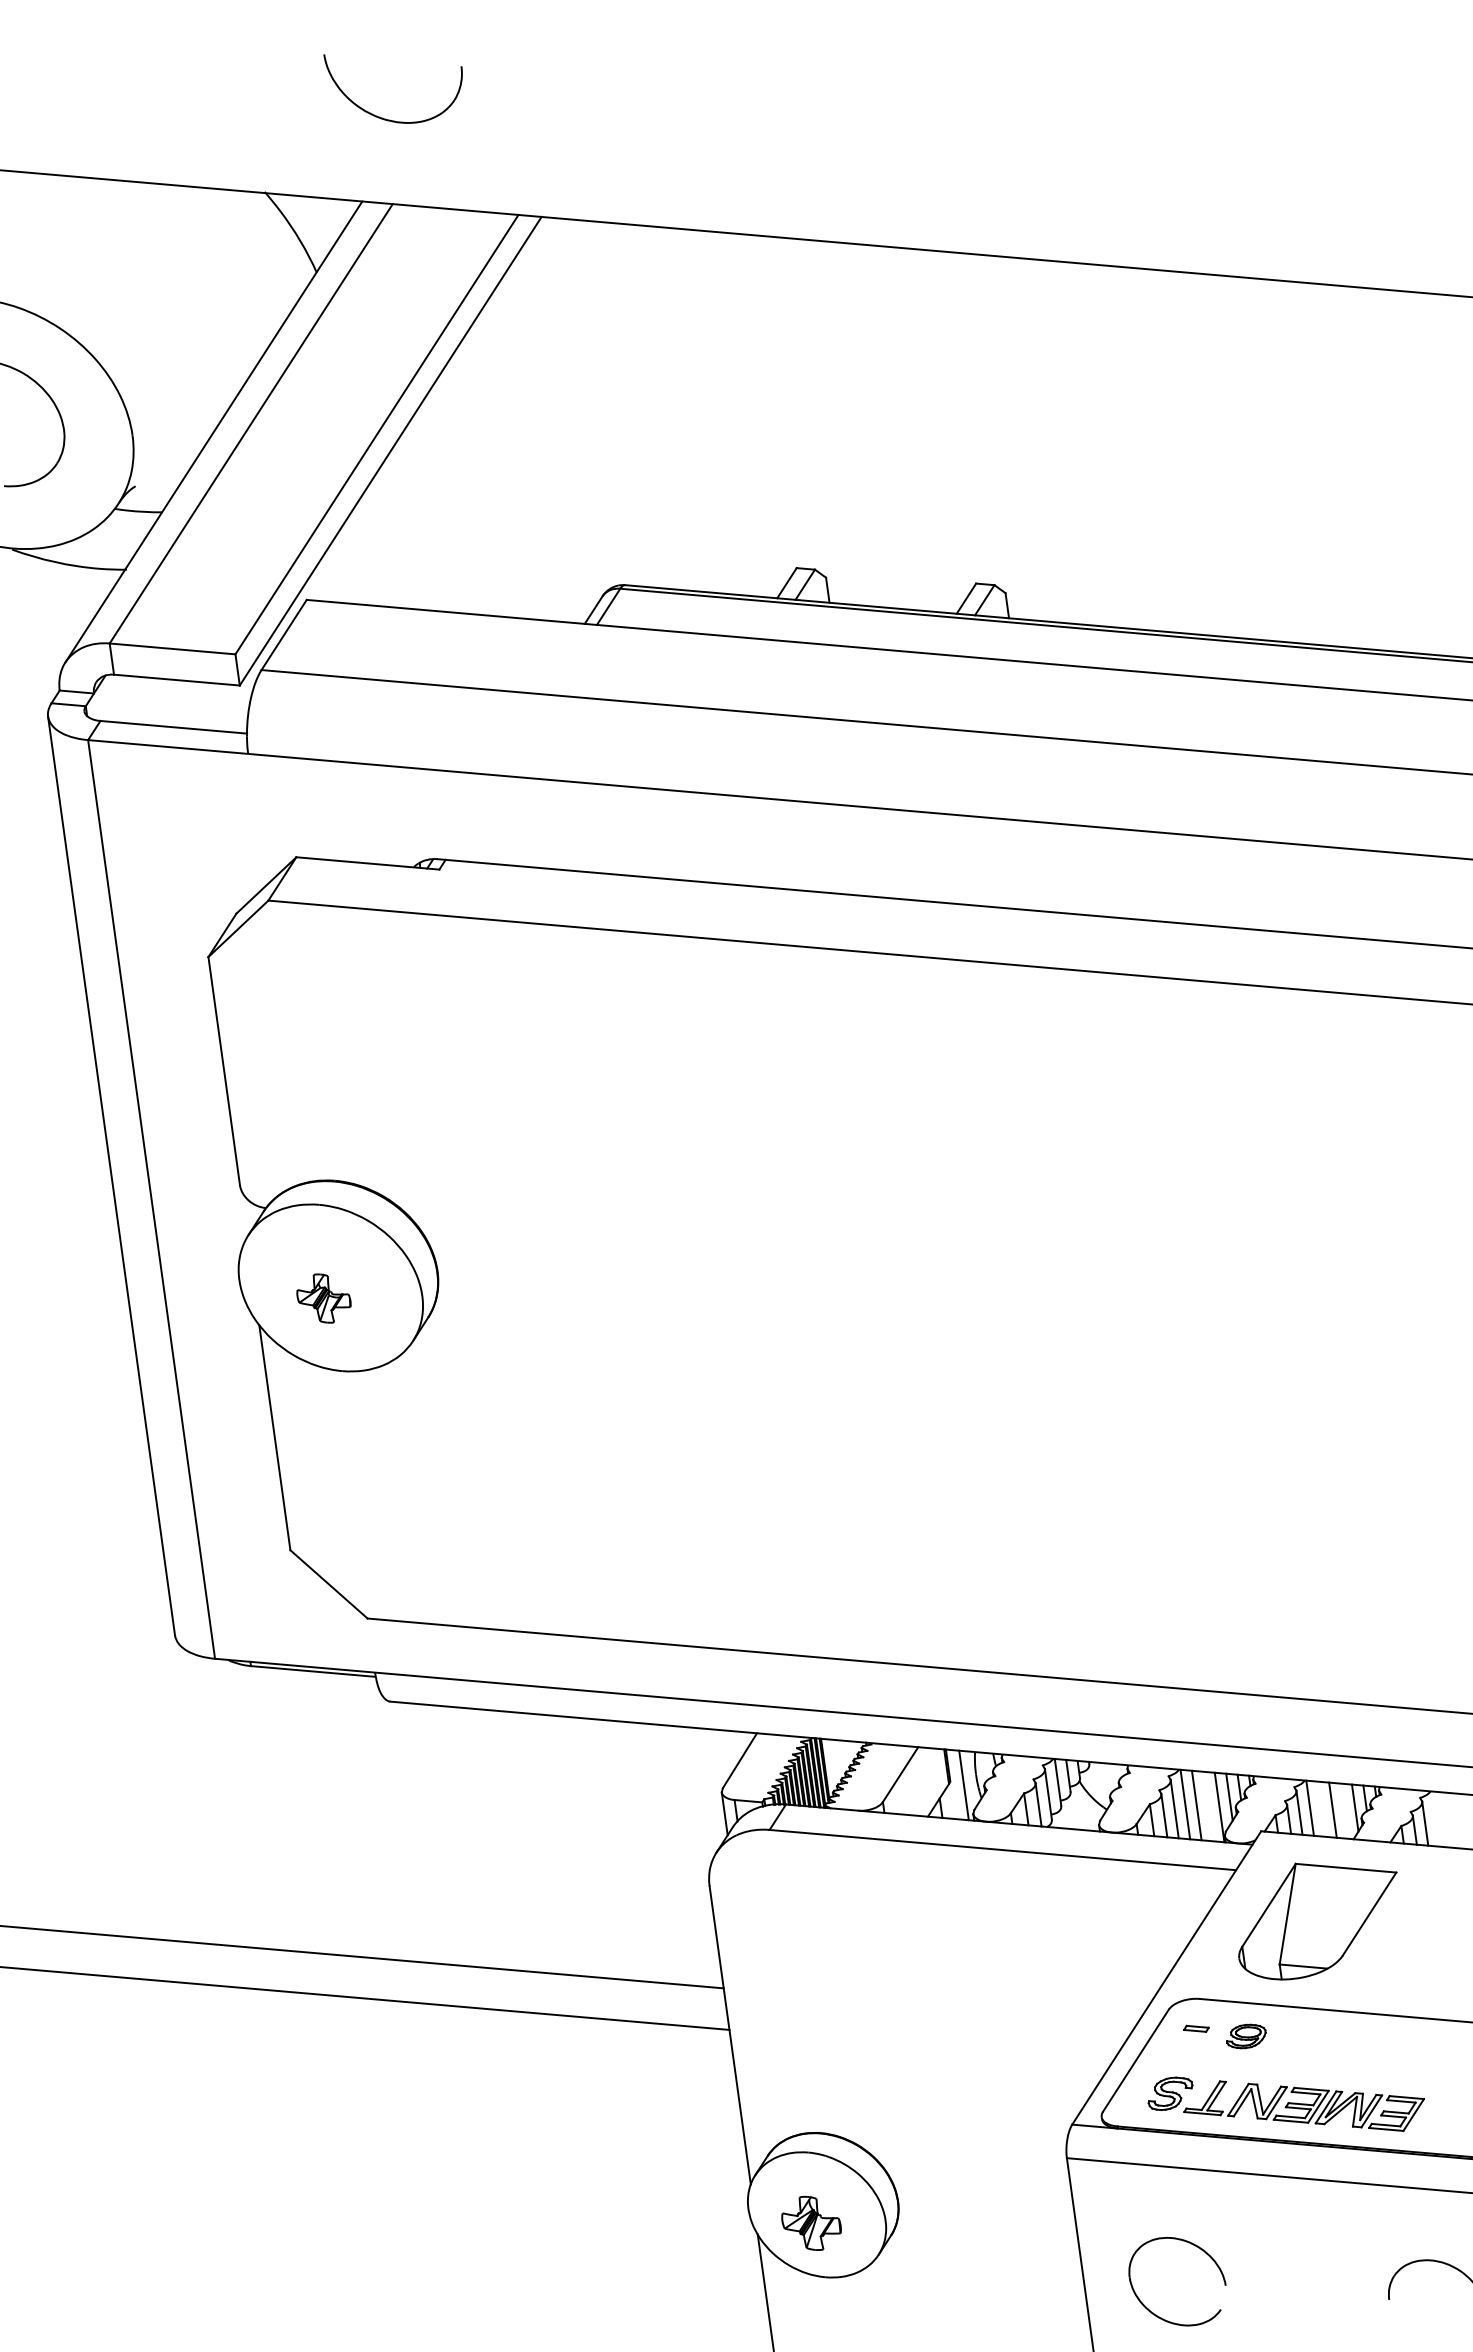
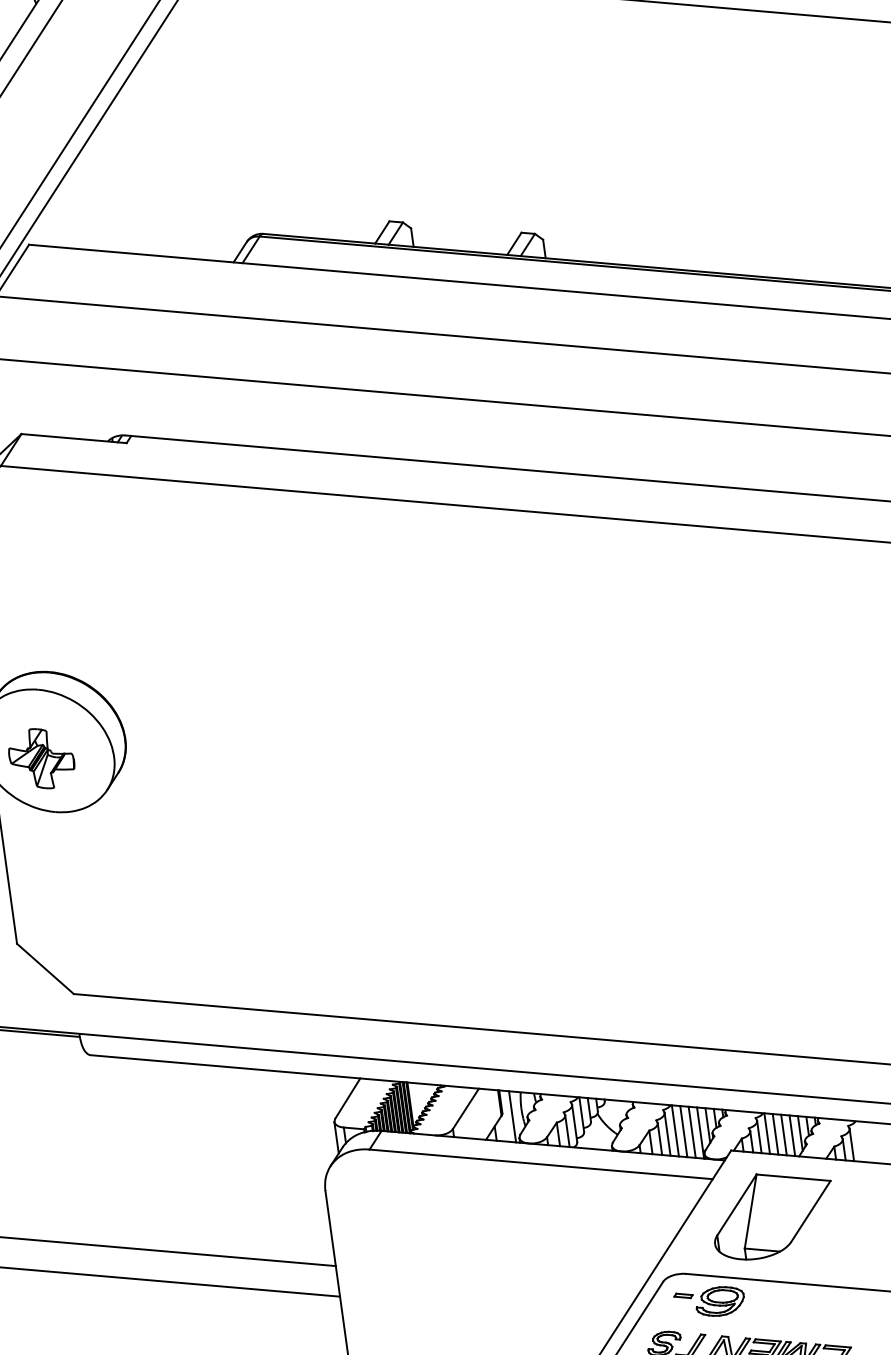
part: (323, 1298) -> (41, 758), size x1.67
line: (1207, 1806) -> (691, 1132), added
line: (1321, 1808) -> (775, 1133), added
line: (1344, 1810) -> (792, 1135), added
part: (1246, 2036) -> (720, 1301), size x1.67

